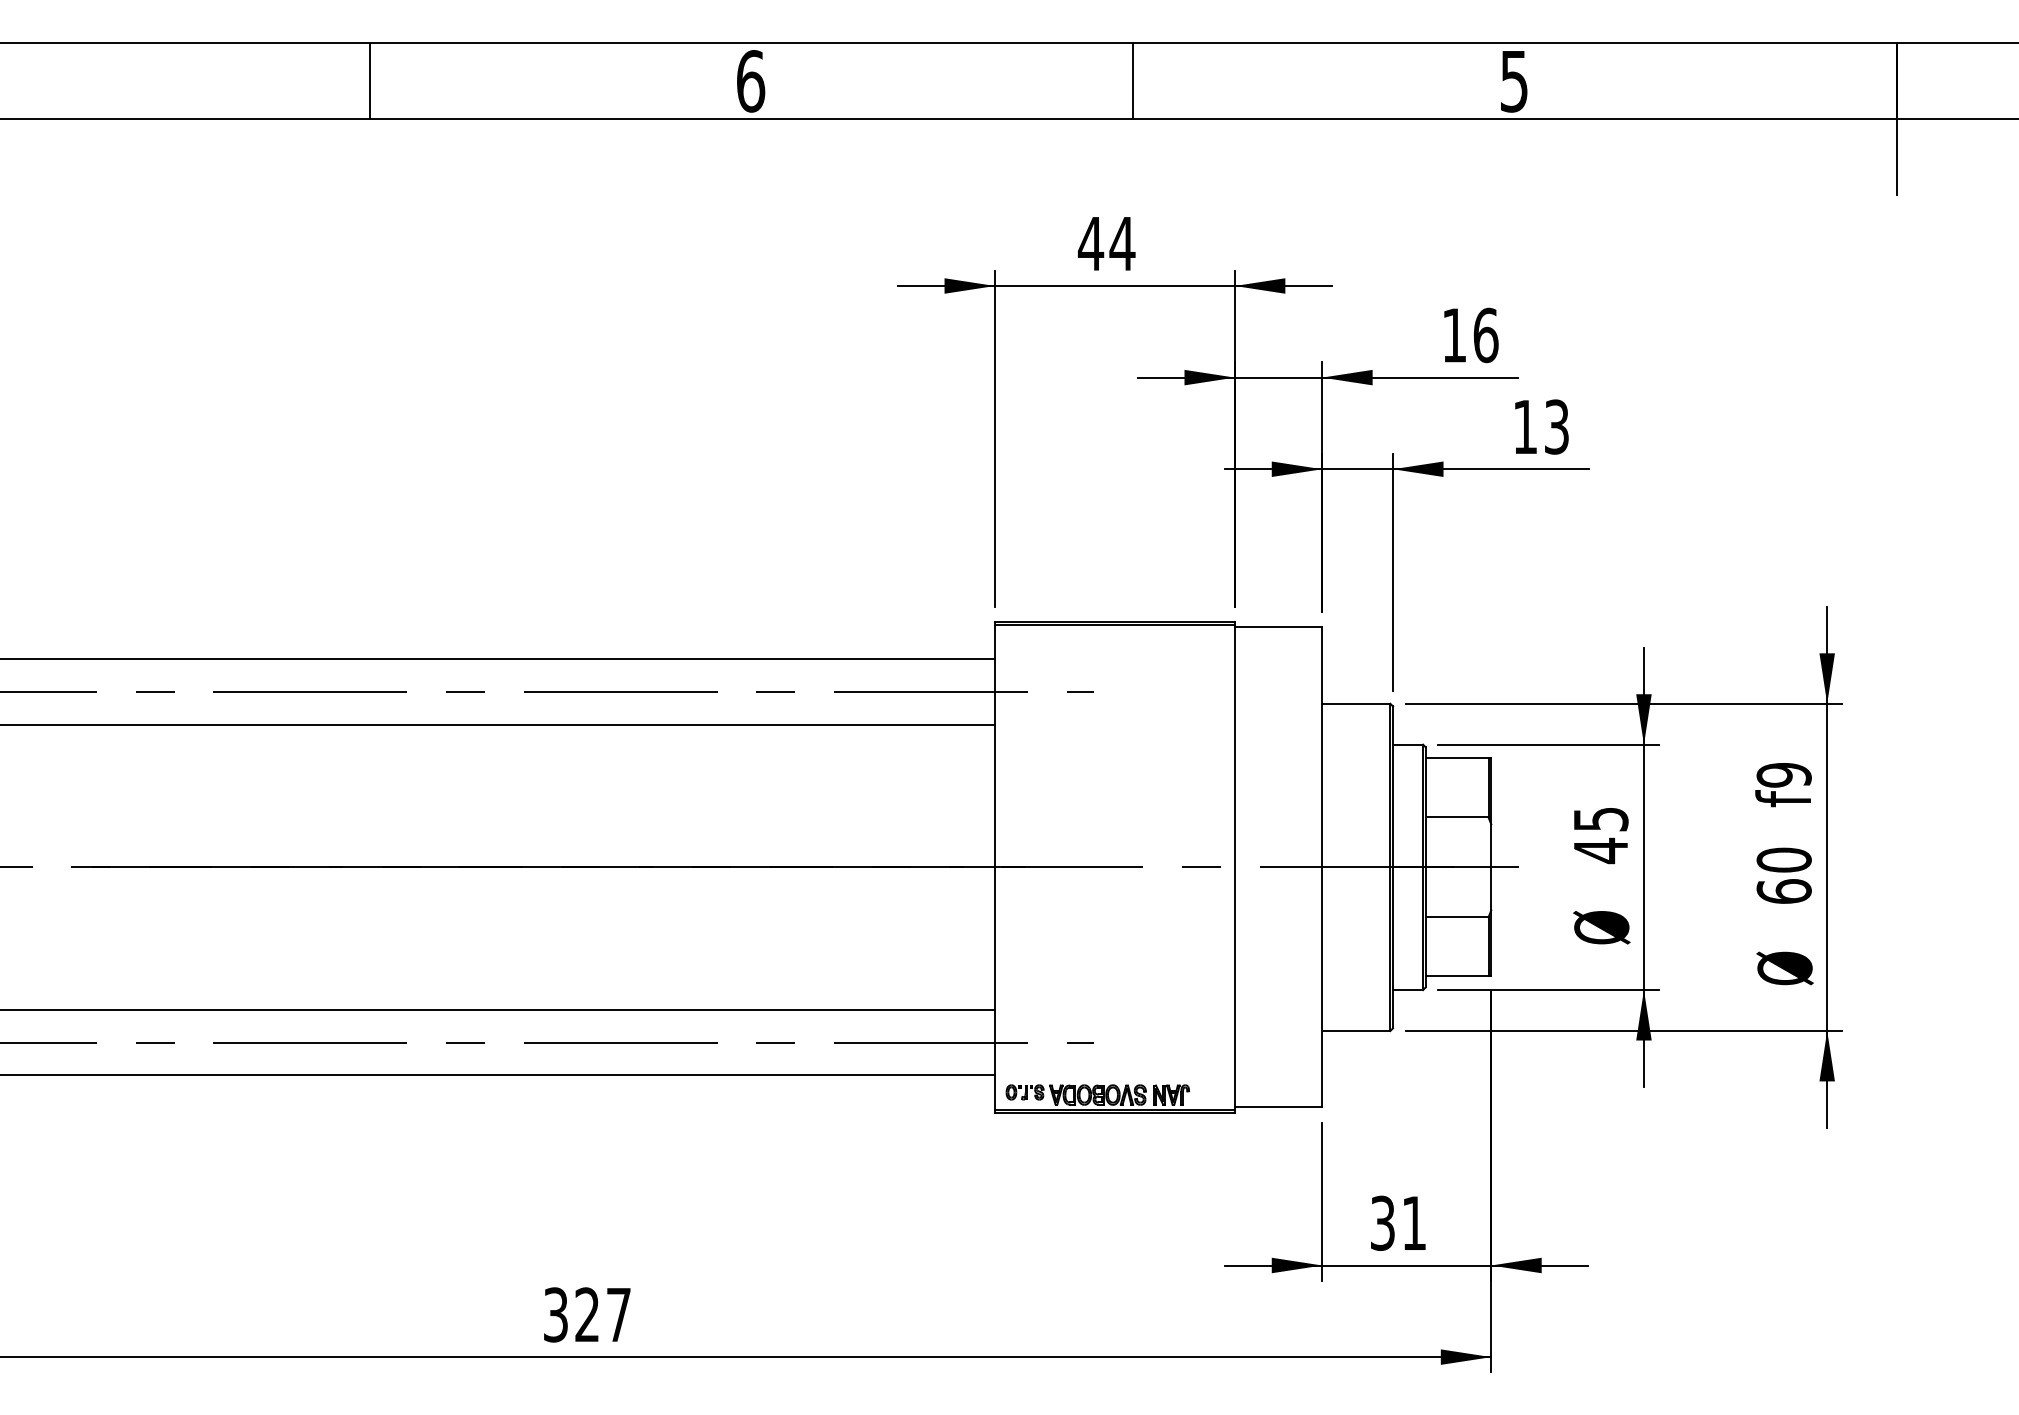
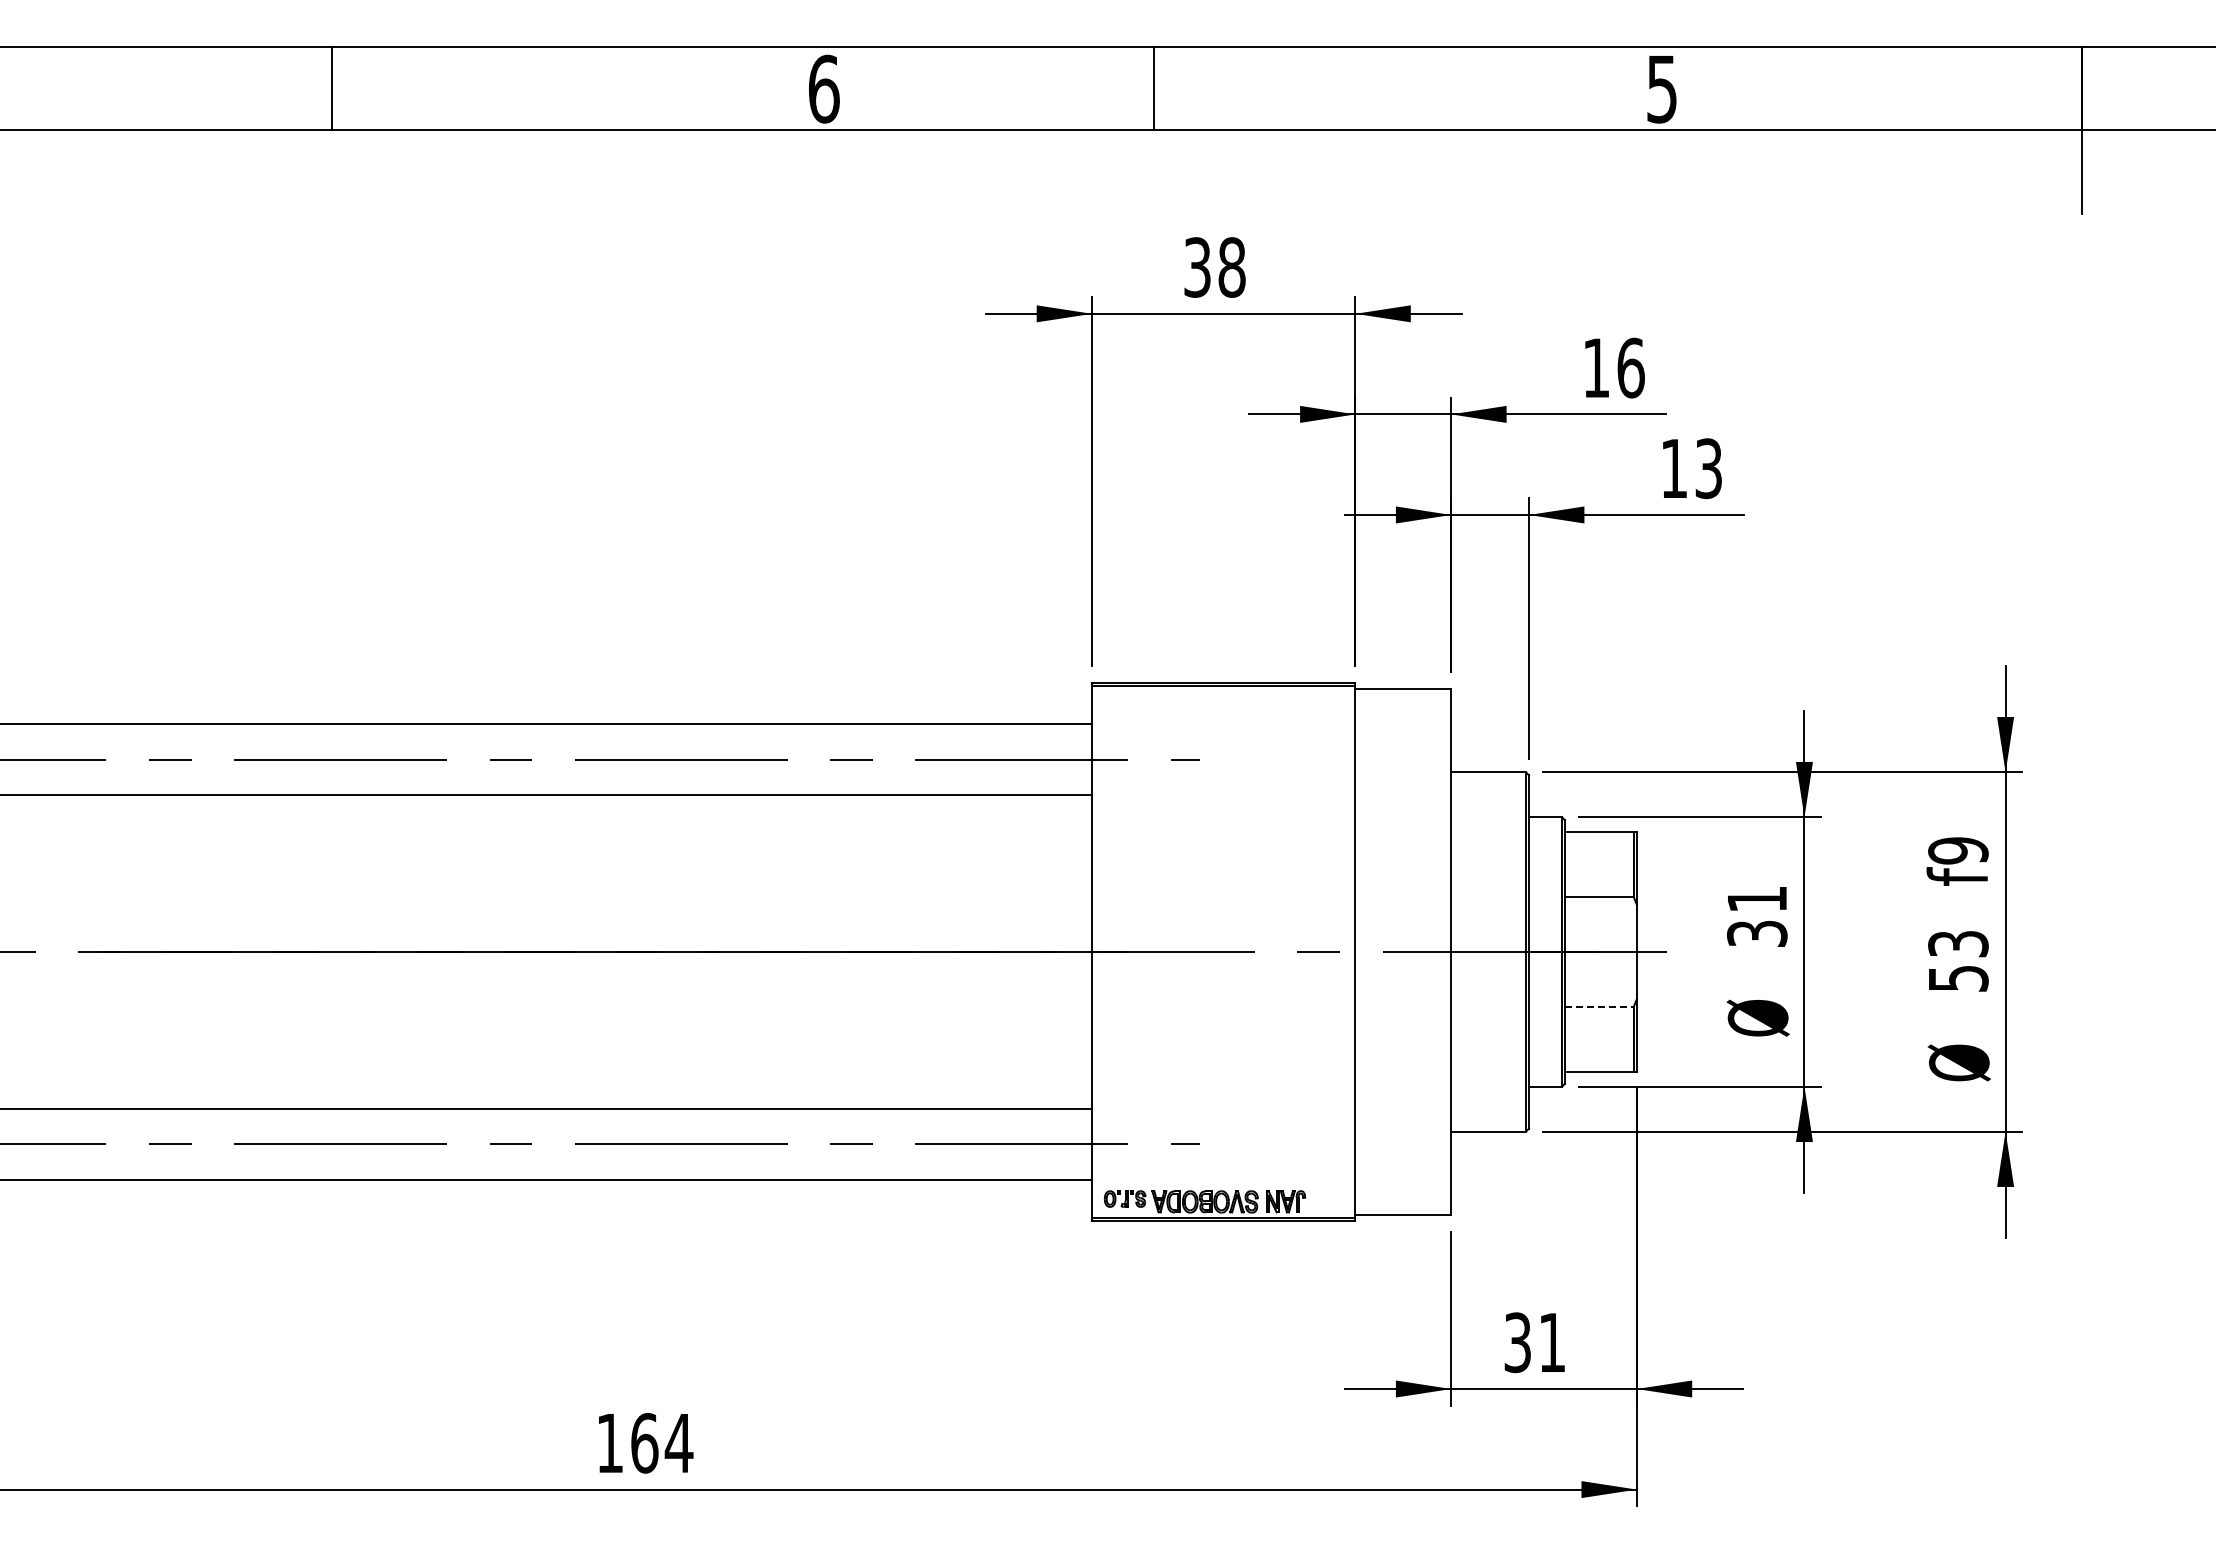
line: (369, 80) -> (331, 88), moved
line: (1132, 80) -> (1153, 88), moved
text: (1106, 243) -> (1214, 267), 44 -> 38
text: (1601, 835) -> (1757, 917), 45 -> 31
text: (1784, 875) -> (1958, 960), 60 -> 53
line: (1457, 917) -> (1599, 1006), solid -> dashed
text: (588, 1315) -> (645, 1443), 327 -> 164

